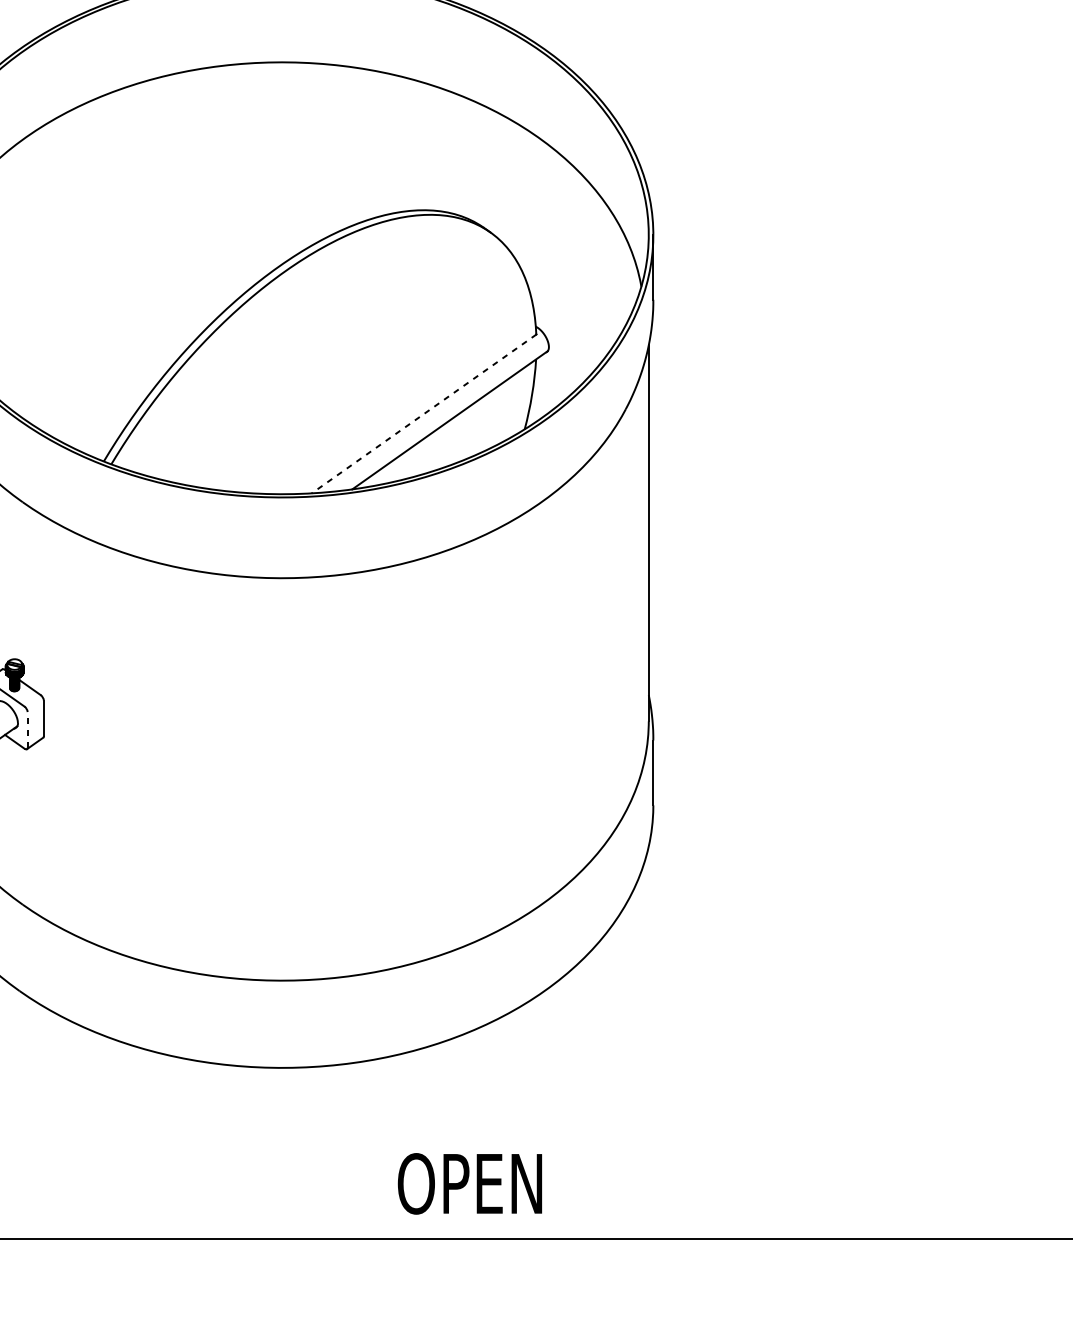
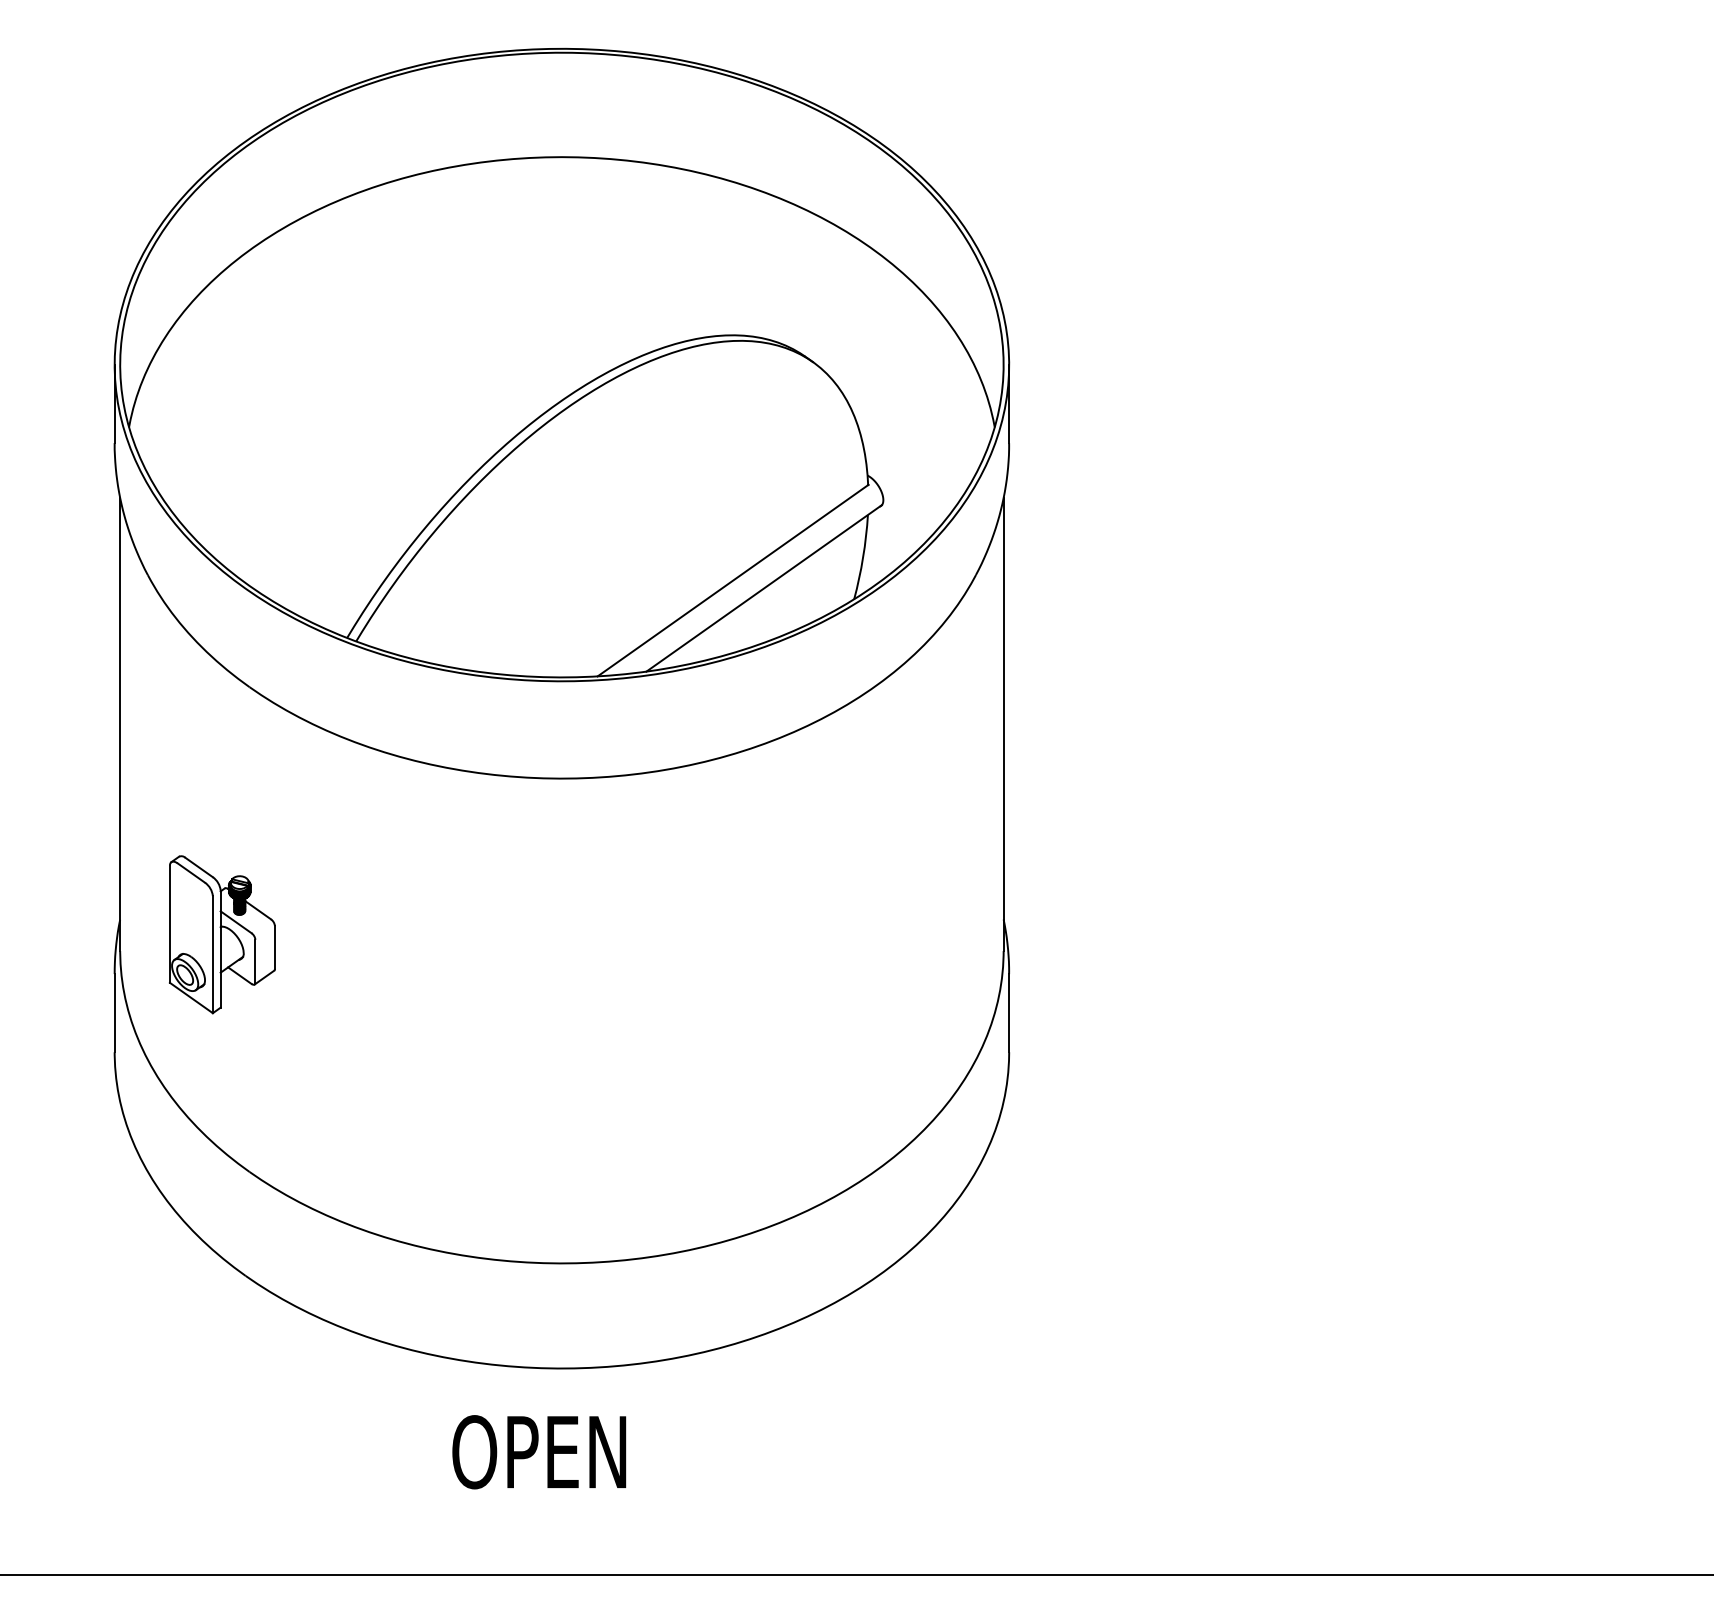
line: (424, 413) -> (733, 580), dashed -> solid
line: (27, 729) -> (255, 960), dashed -> solid
text: (470, 1184) -> (539, 1452), moved

